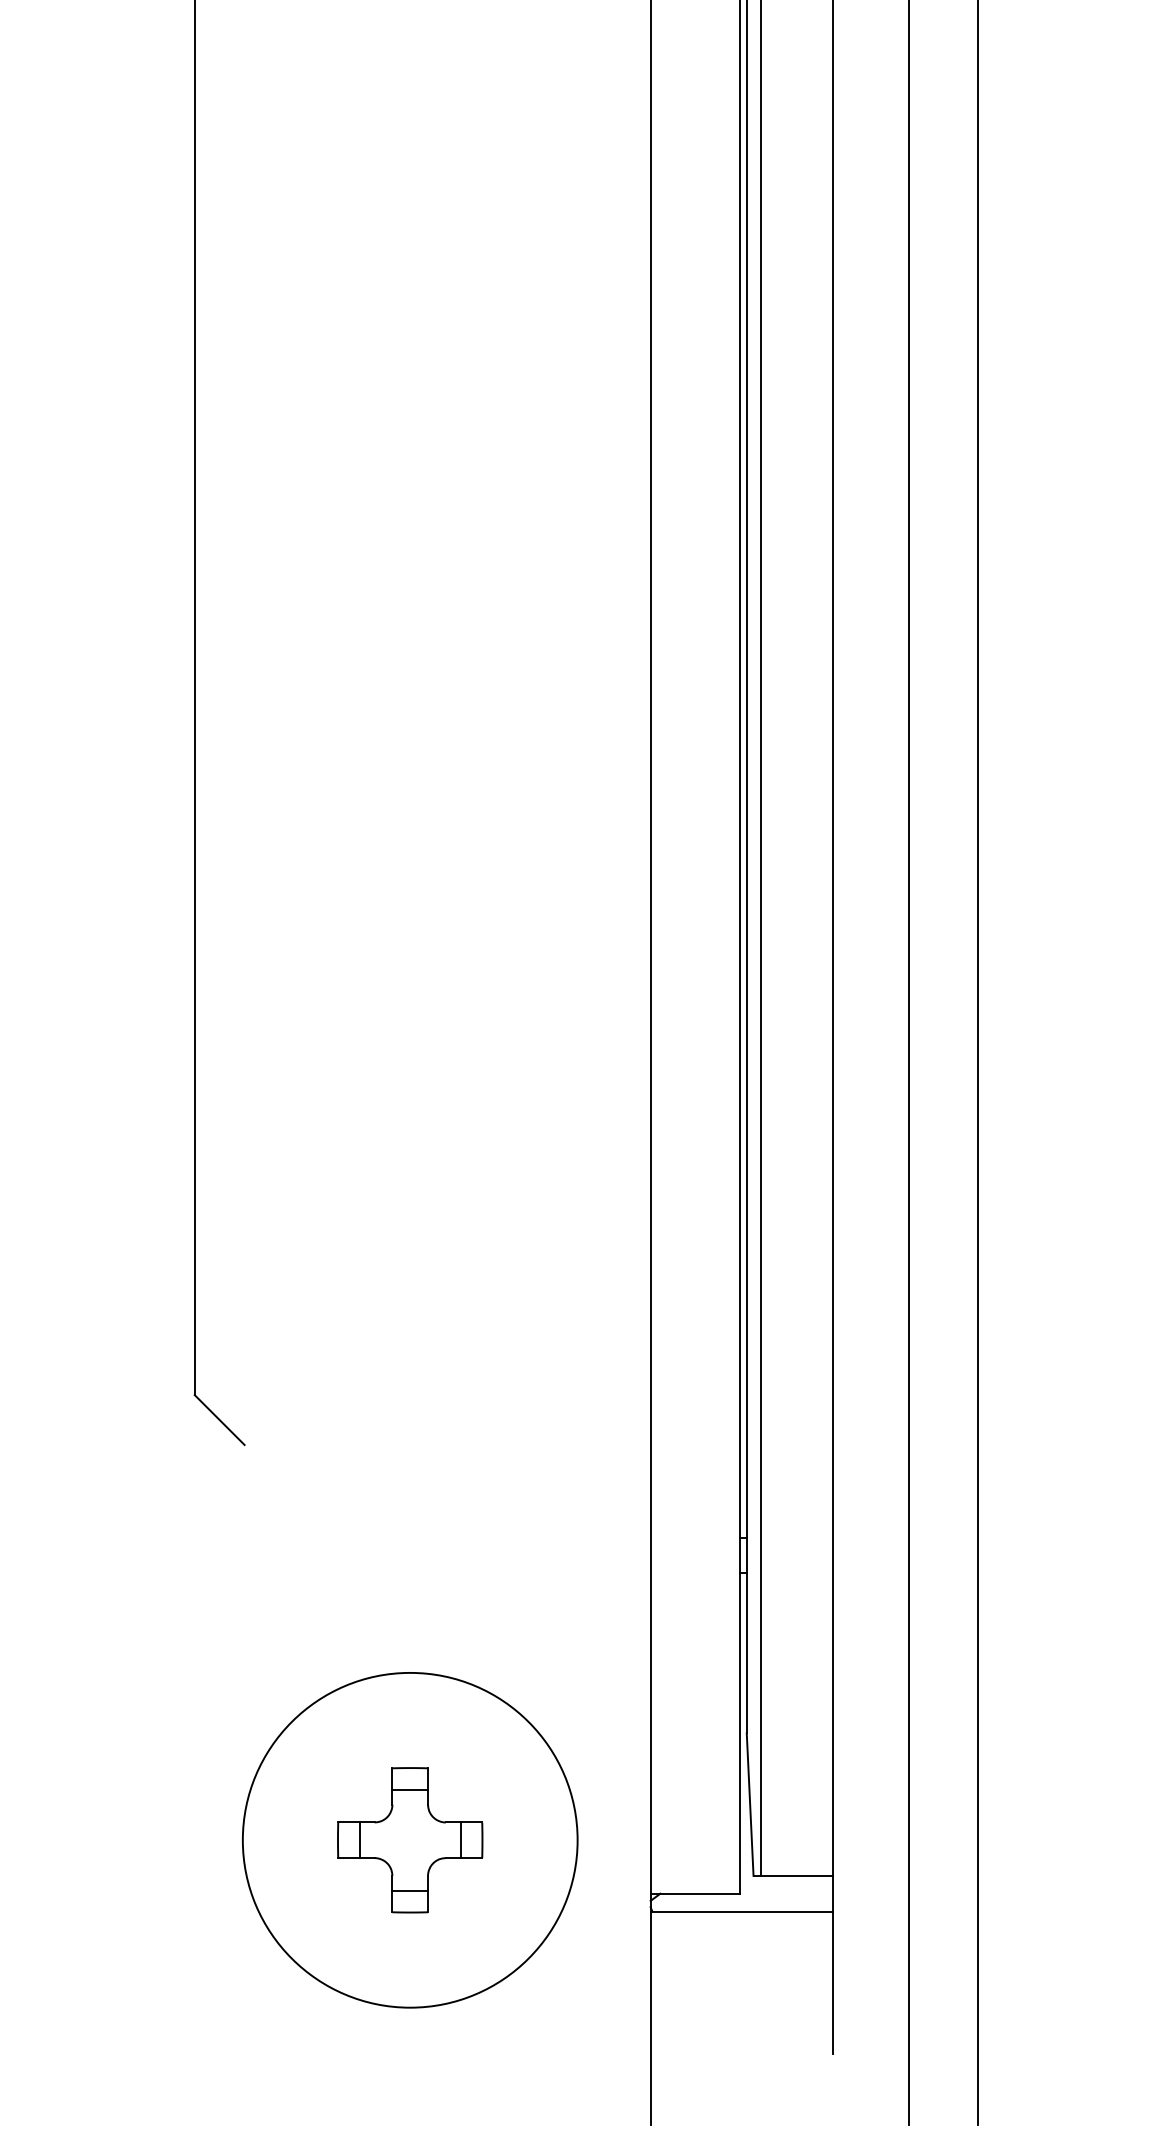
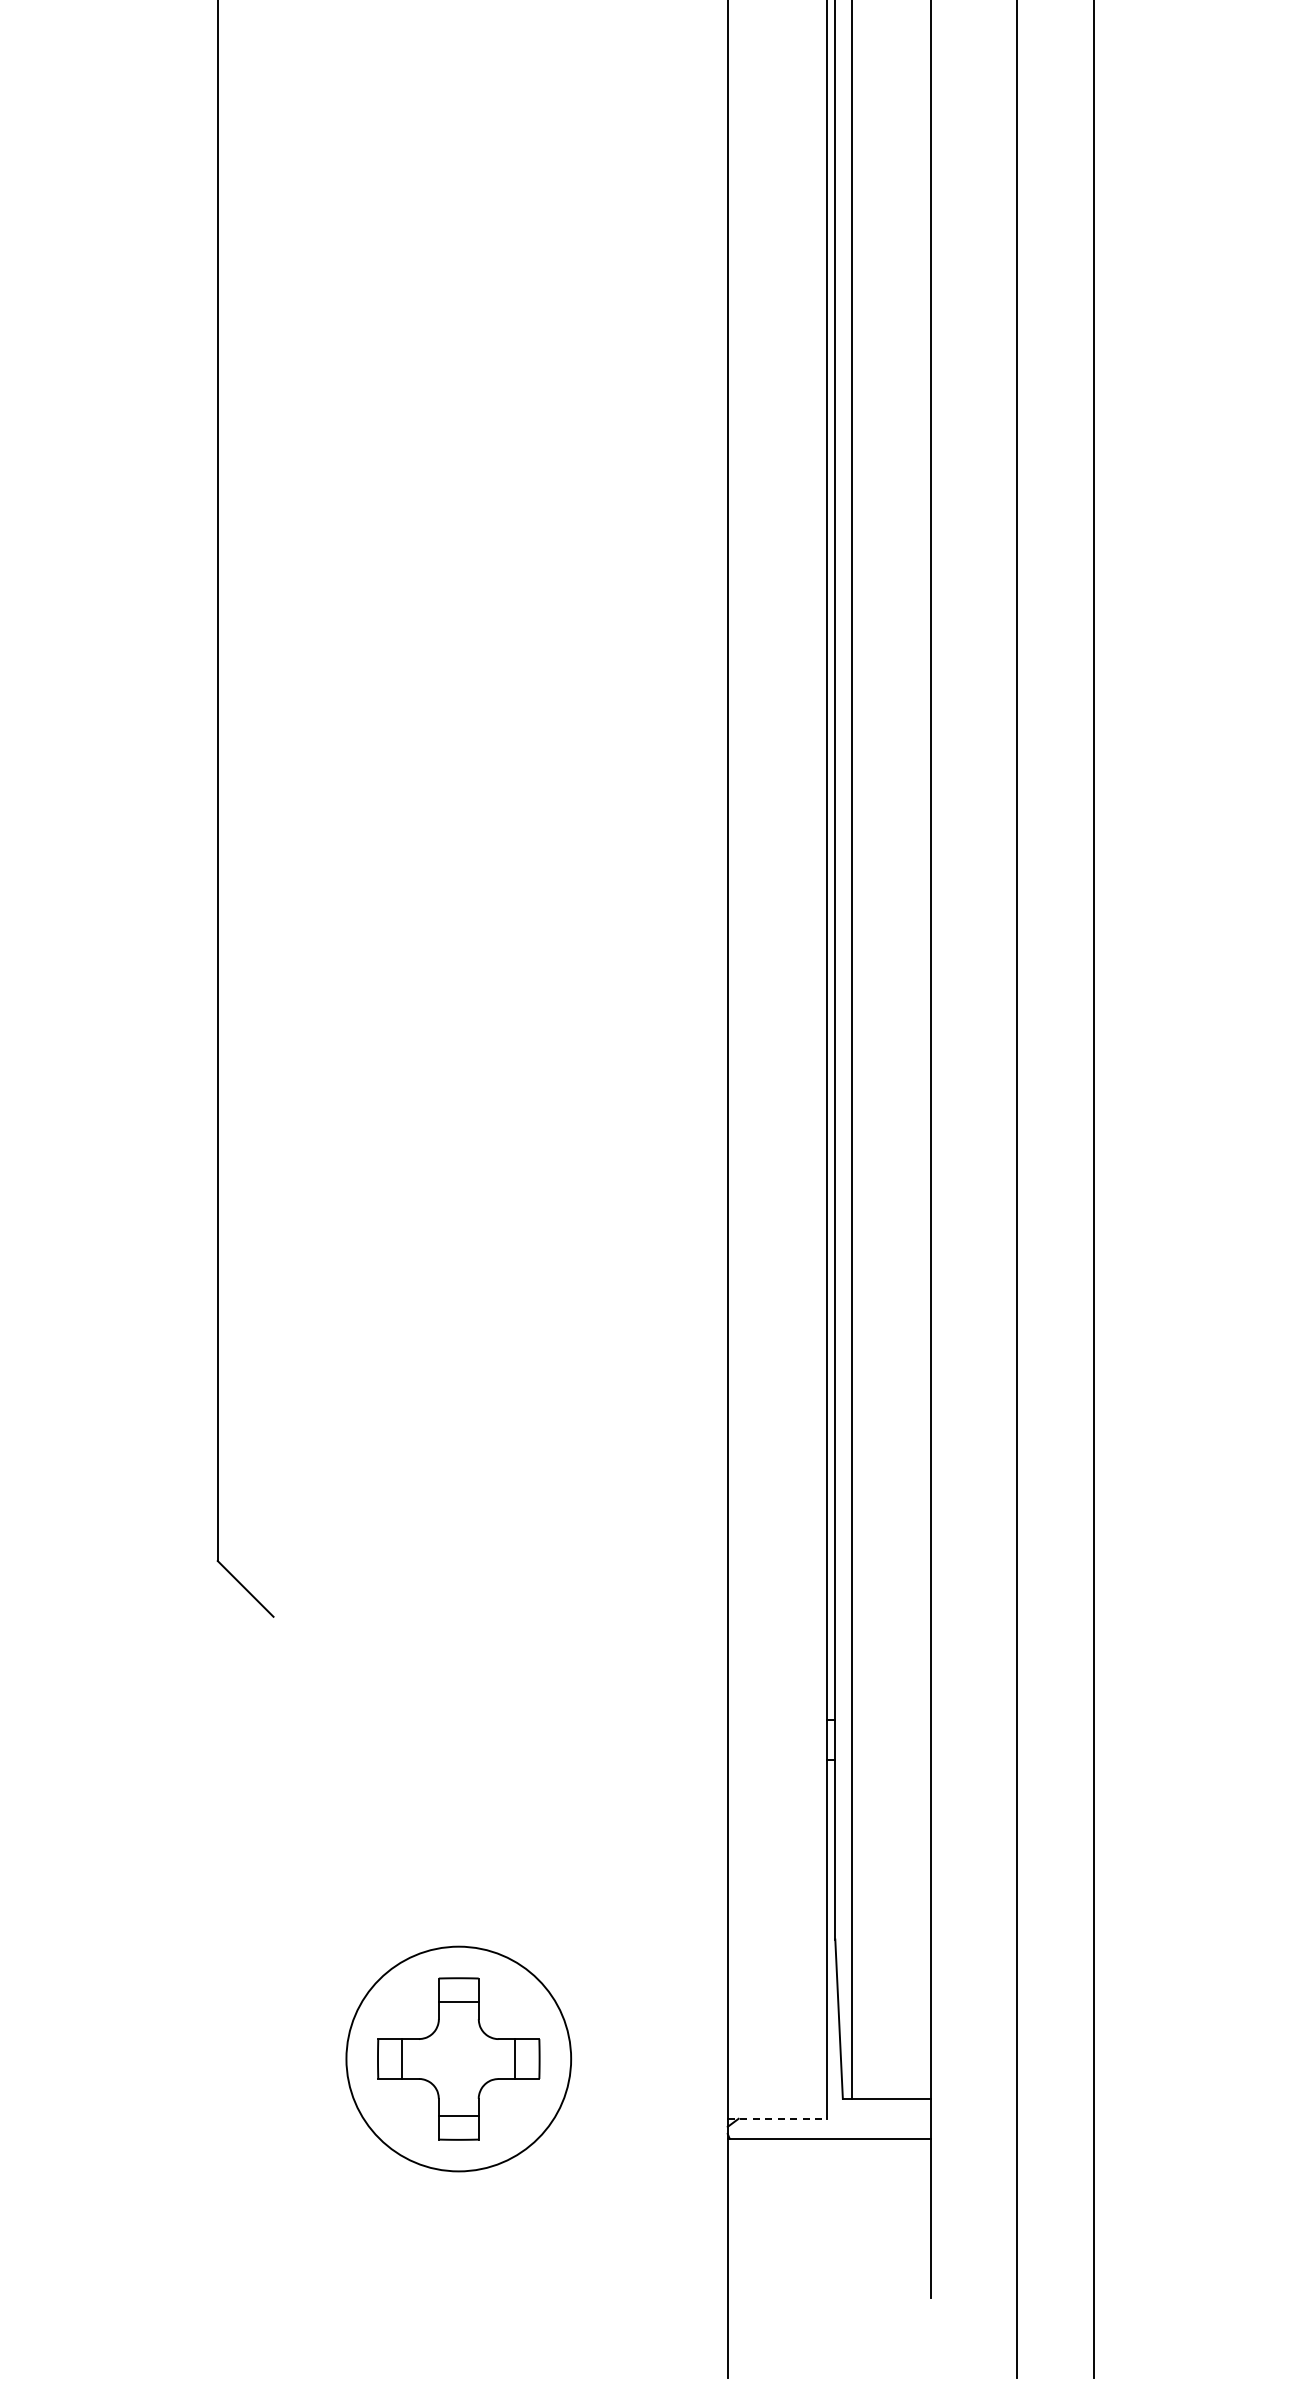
circle: (409, 1839) -> (458, 2058), size x0.6
line: (695, 1893) -> (777, 2118), solid -> dashed

